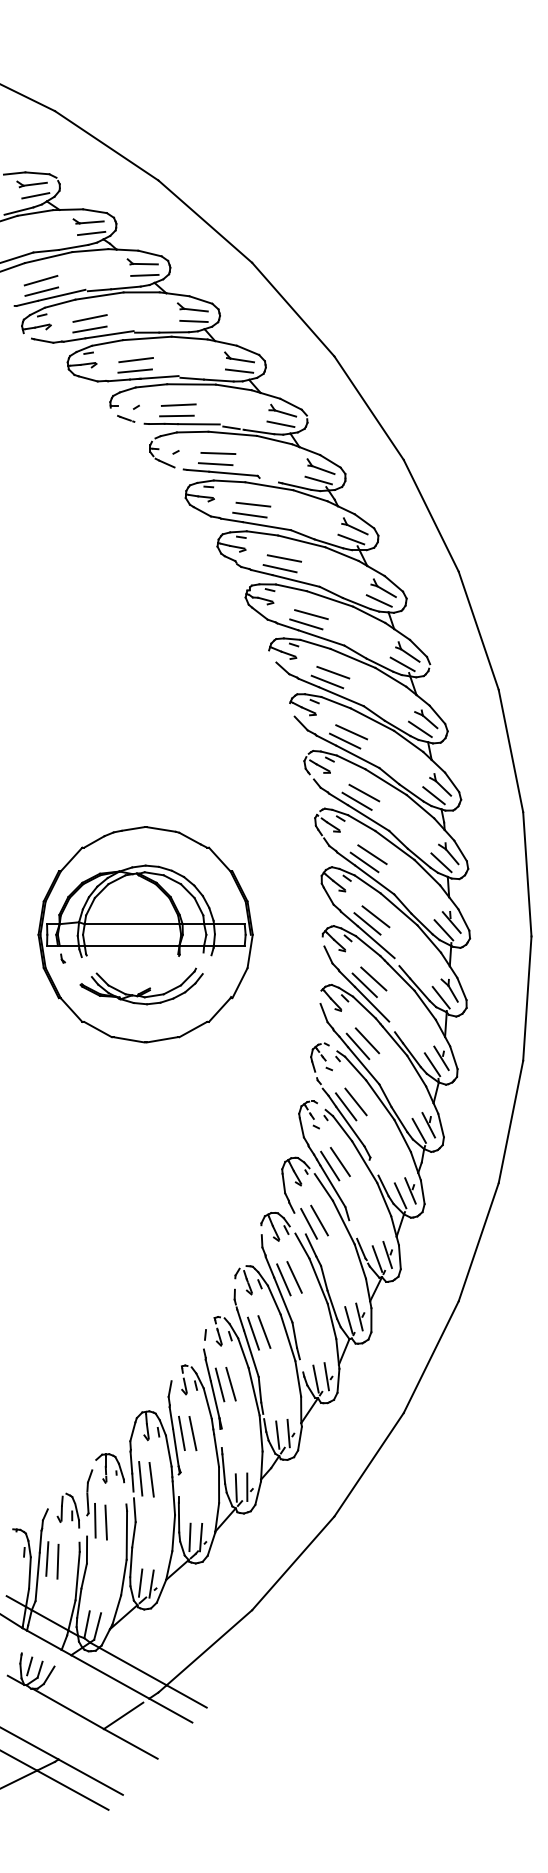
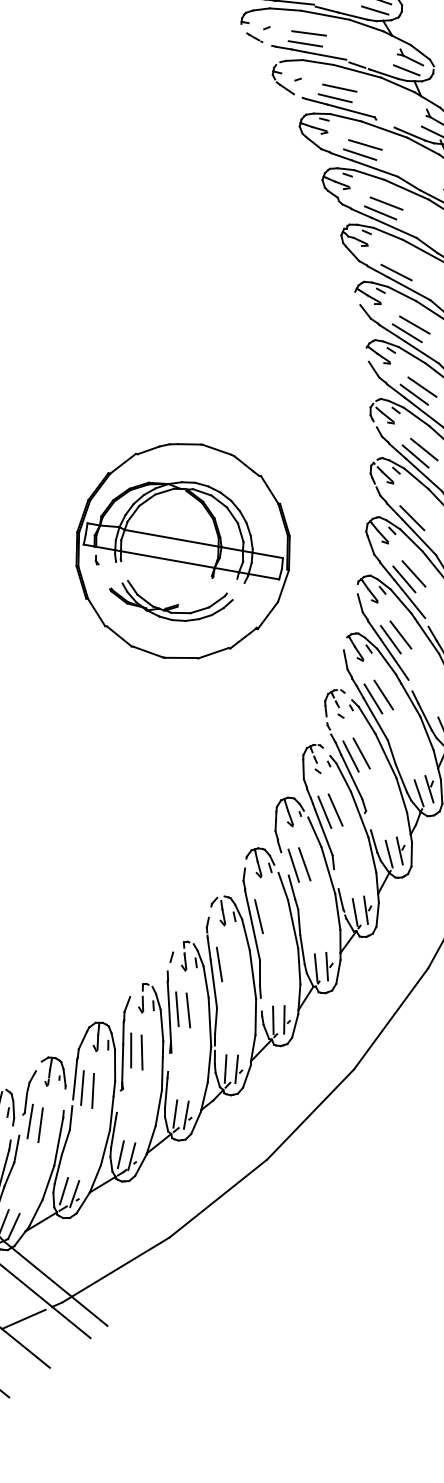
line: (311, 614) -> (403, 263), removed
line: (372, 854) -> (421, 511), removed
line: (294, 1277) -> (269, 916), removed
line: (264, 1331) -> (230, 964), removed

